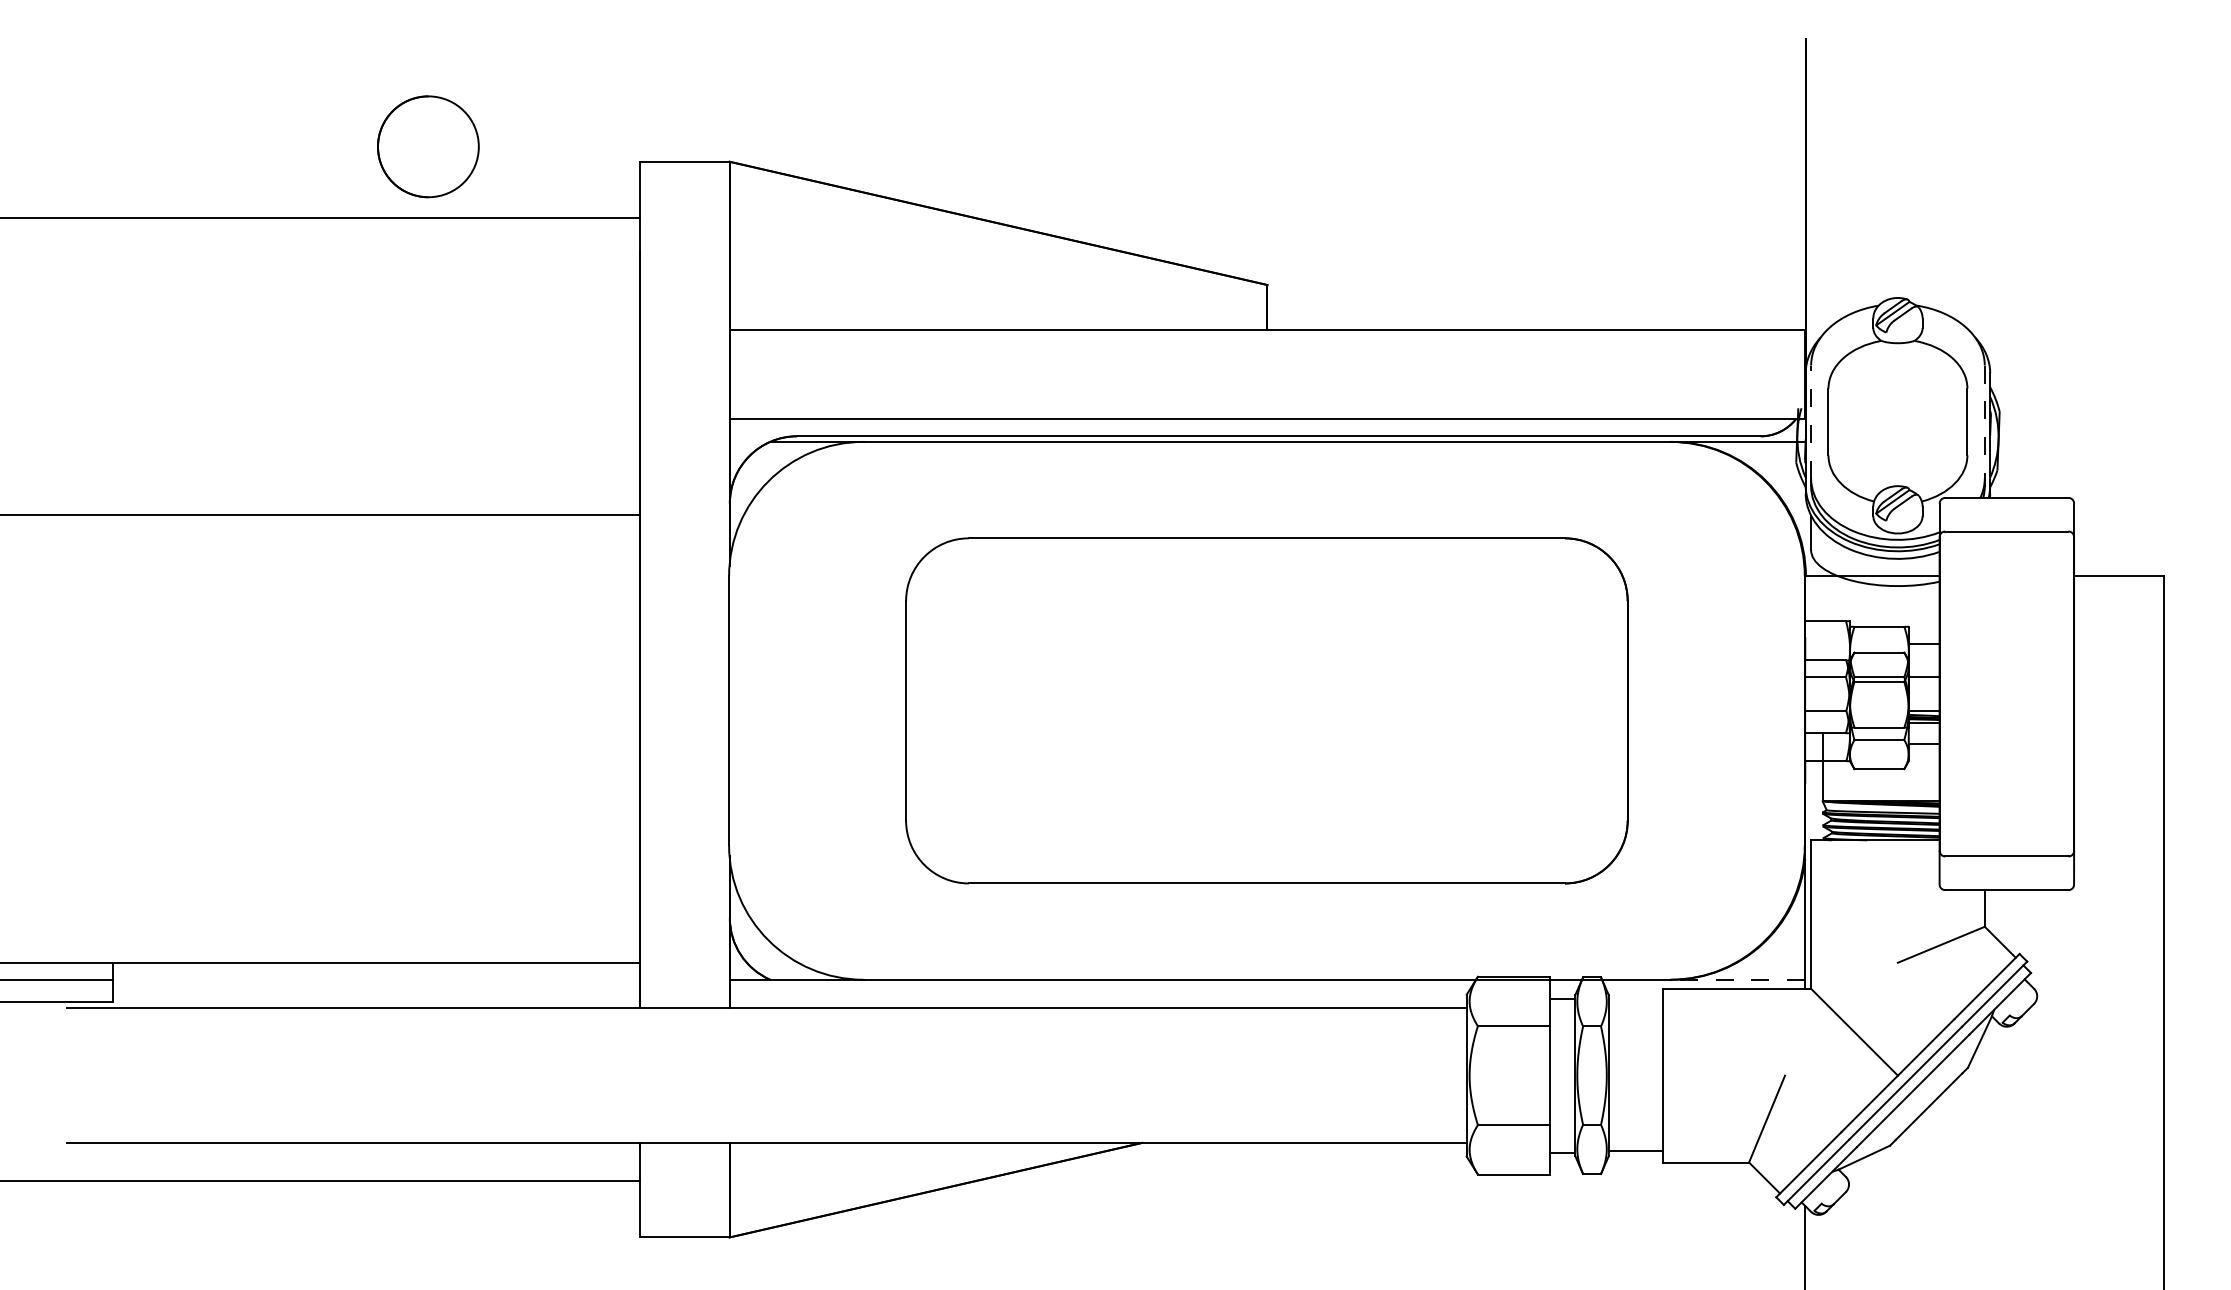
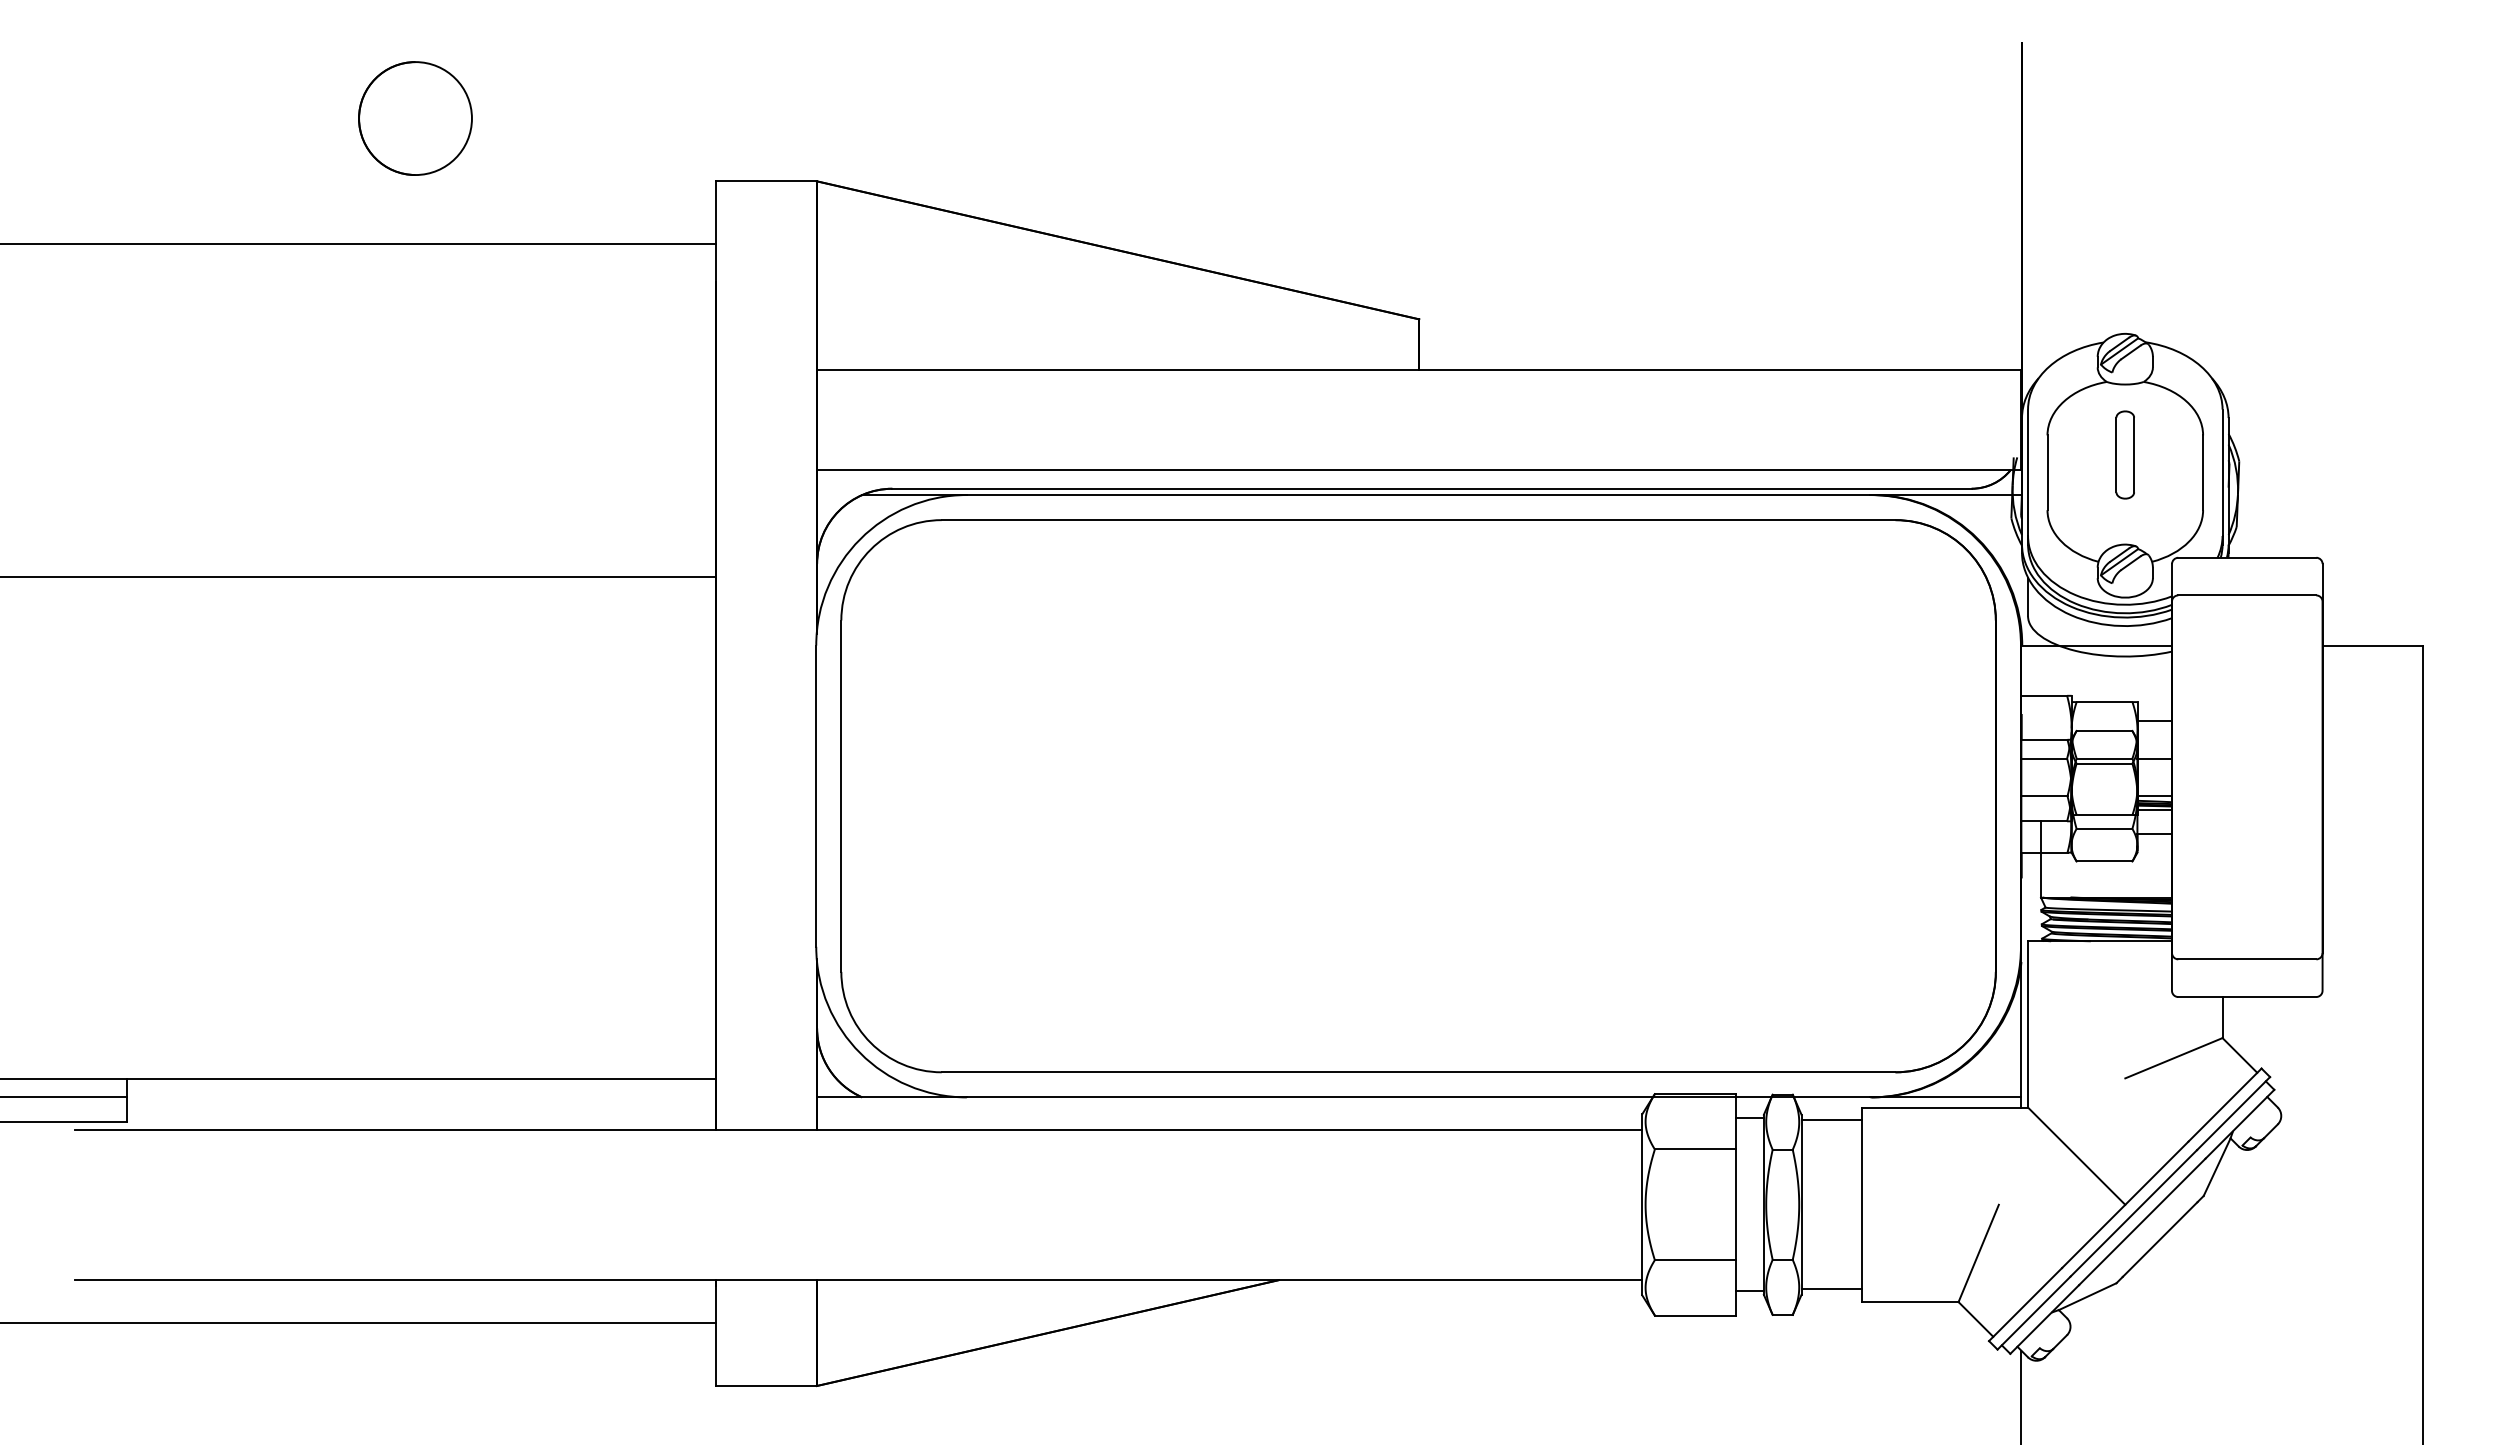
circle: (428, 146) -> (415, 118), moved
part: (1897, 405) -> (2124, 454), added
line: (1811, 421) -> (2028, 472), dashed -> solid
line: (1984, 422) -> (2222, 473), dashed -> solid
part: (1266, 711) -> (1418, 796), size x1.43
line: (1737, 979) -> (1945, 1097), dashed -> solid
line: (1635, 1000) -> (1831, 1120), added

